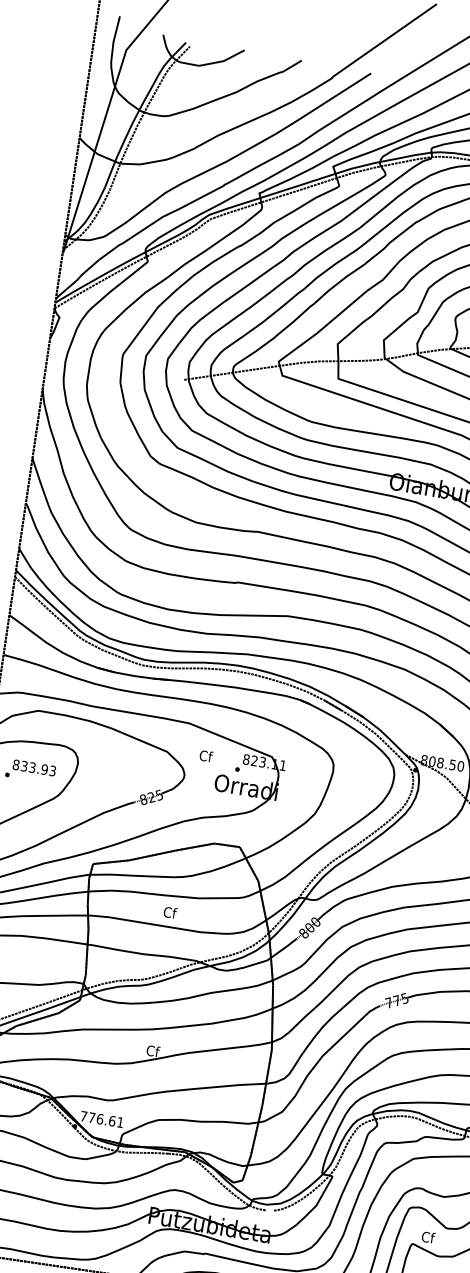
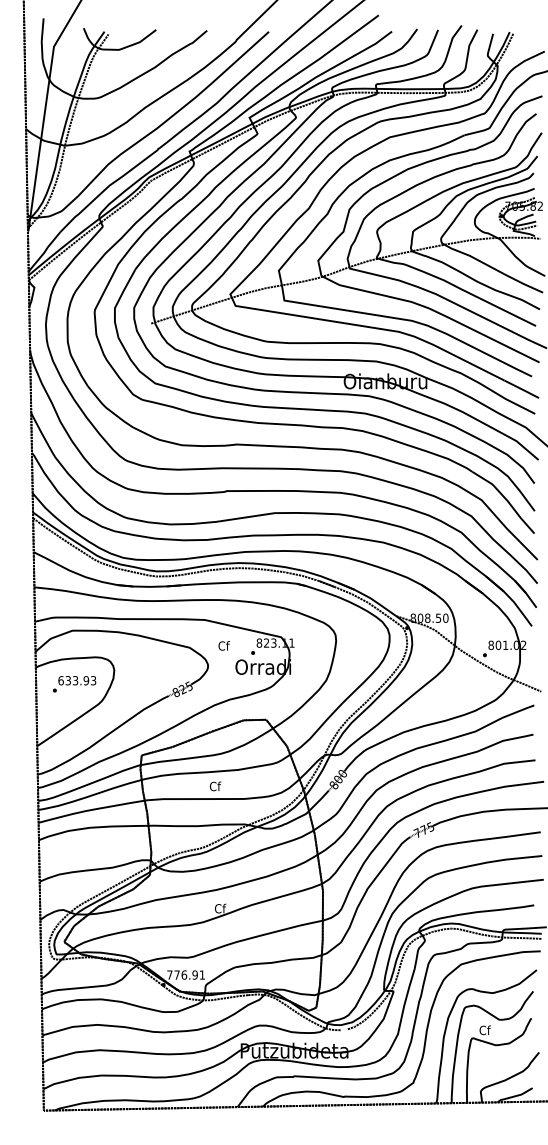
text: (15, 764) -> (60, 680), 833.93 -> 633.93
text: (111, 1120) -> (194, 974), 776.61 -> 776.91

